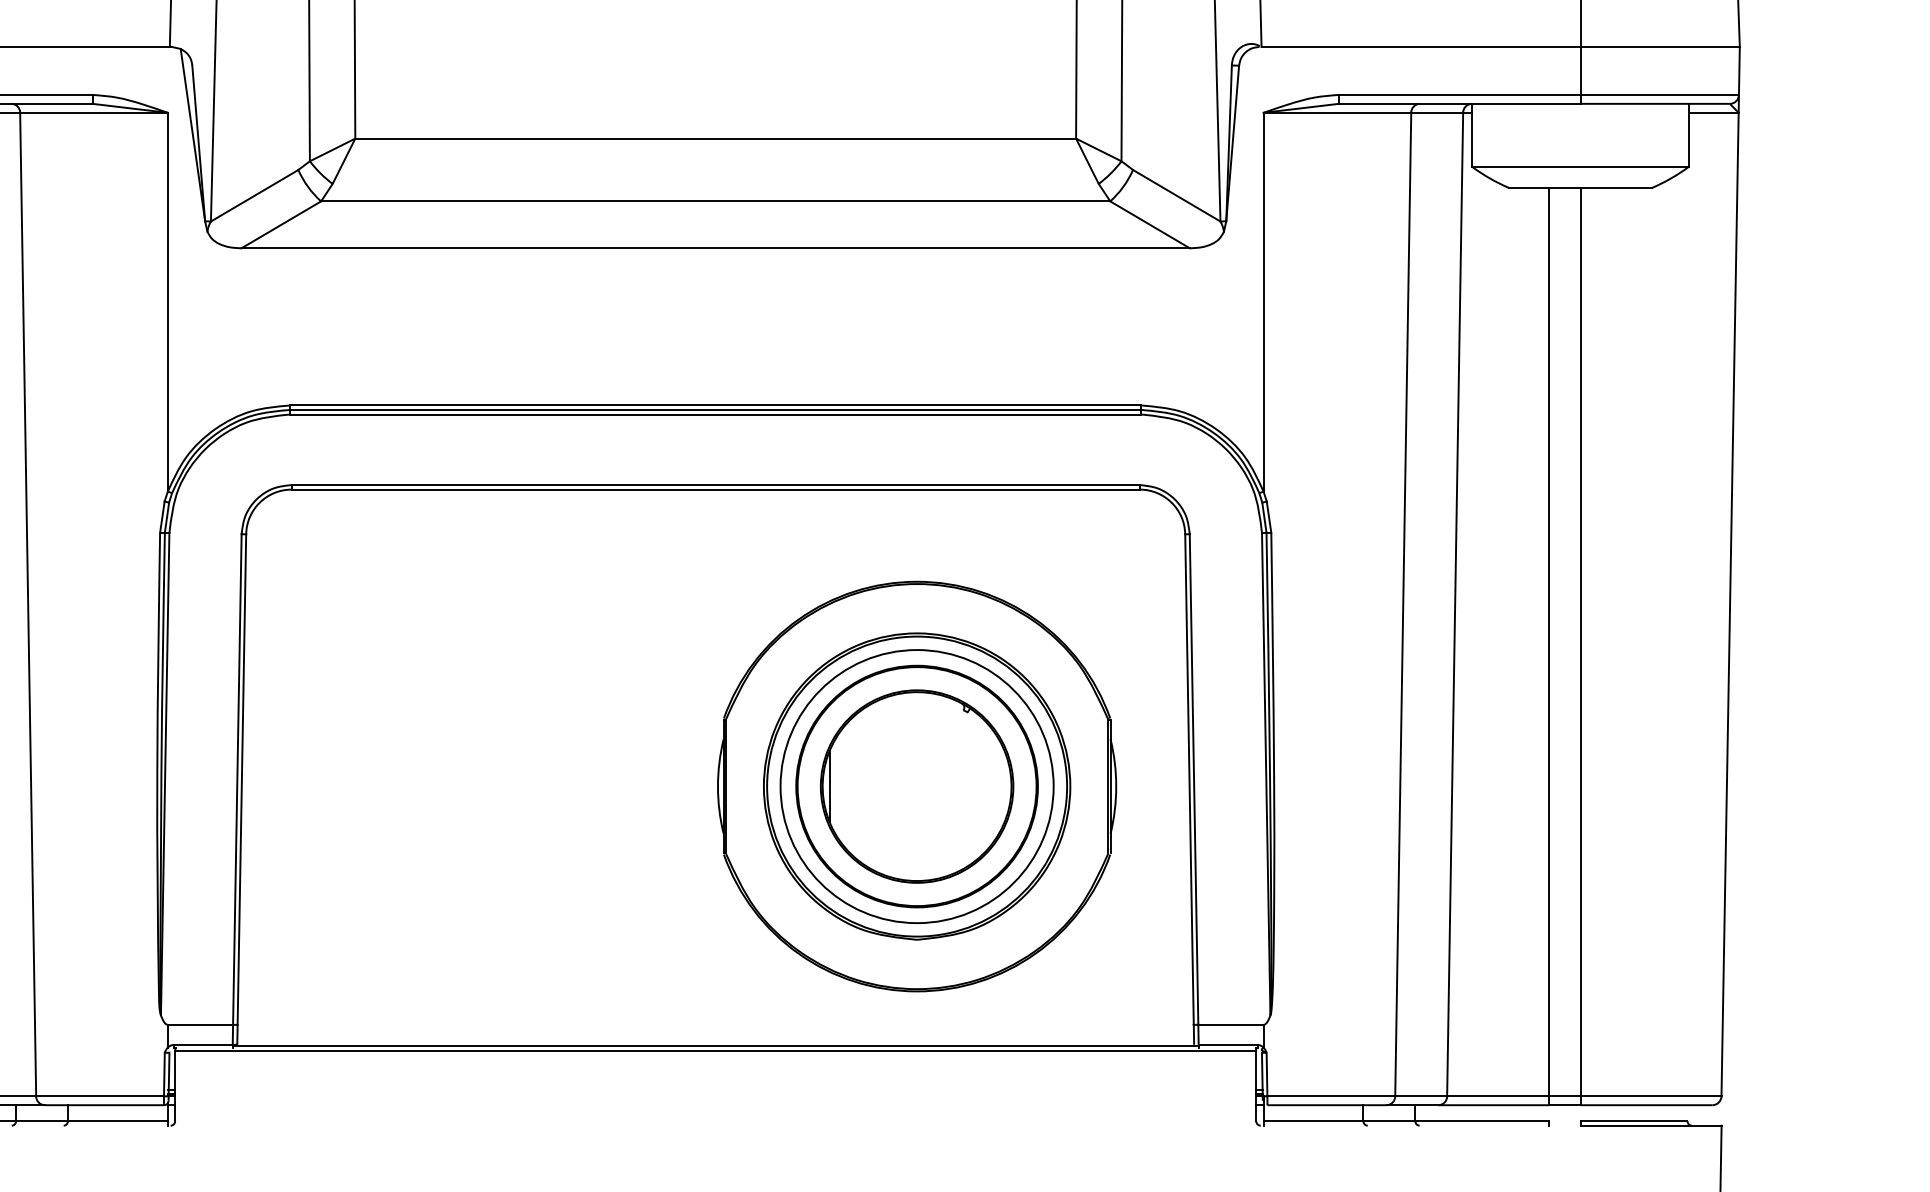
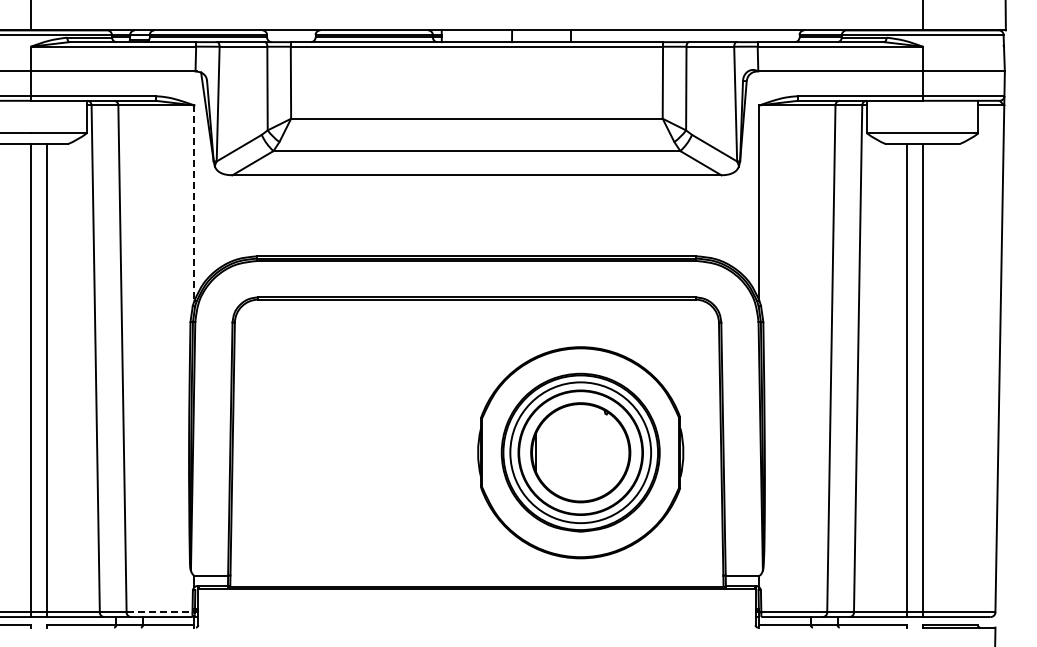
line: (167, 303) -> (194, 203), solid -> dashed
line: (99, 1096) -> (159, 612), solid -> dashed

